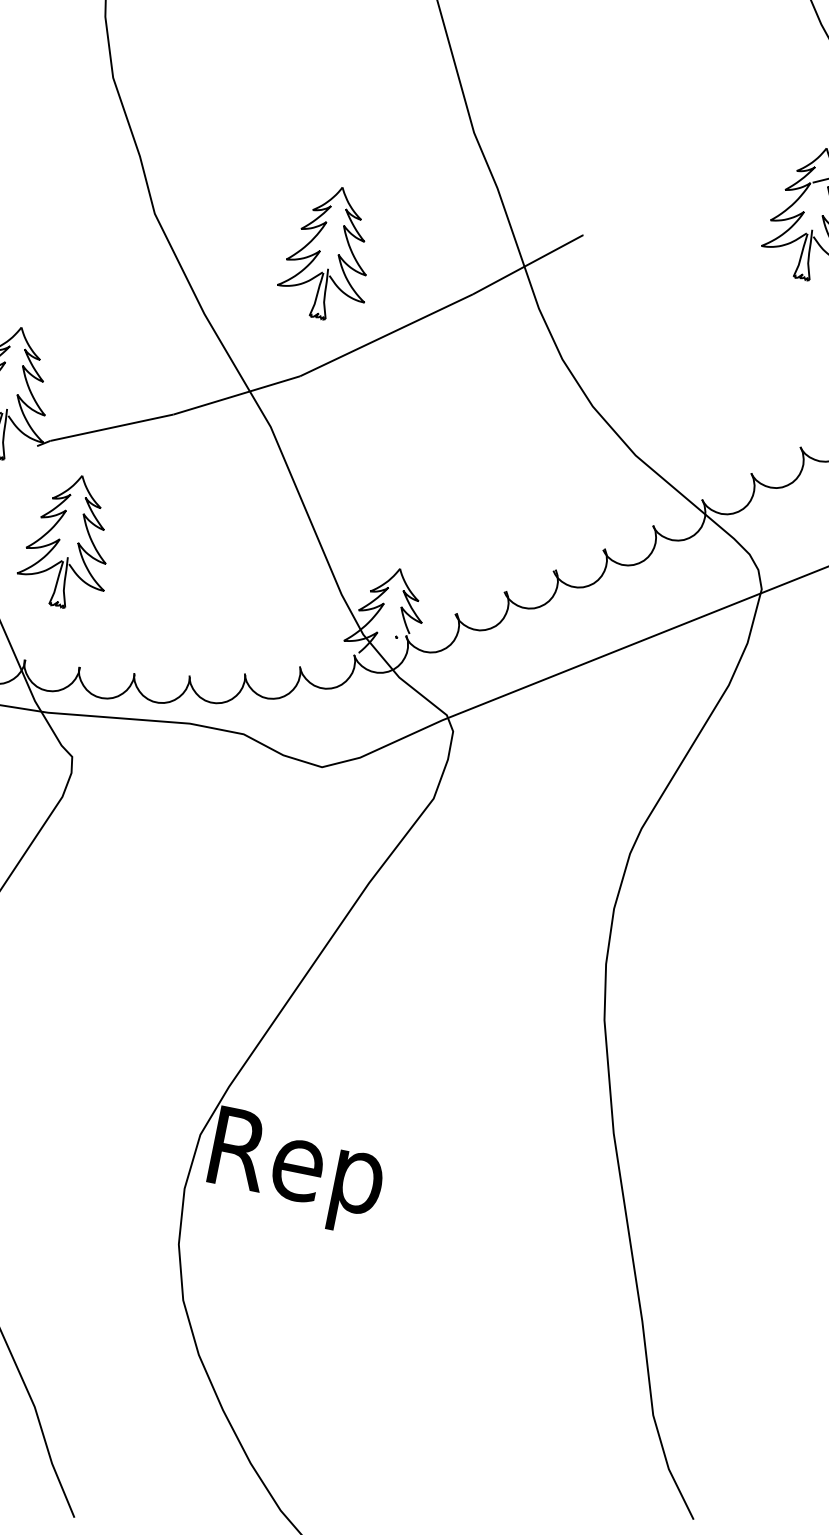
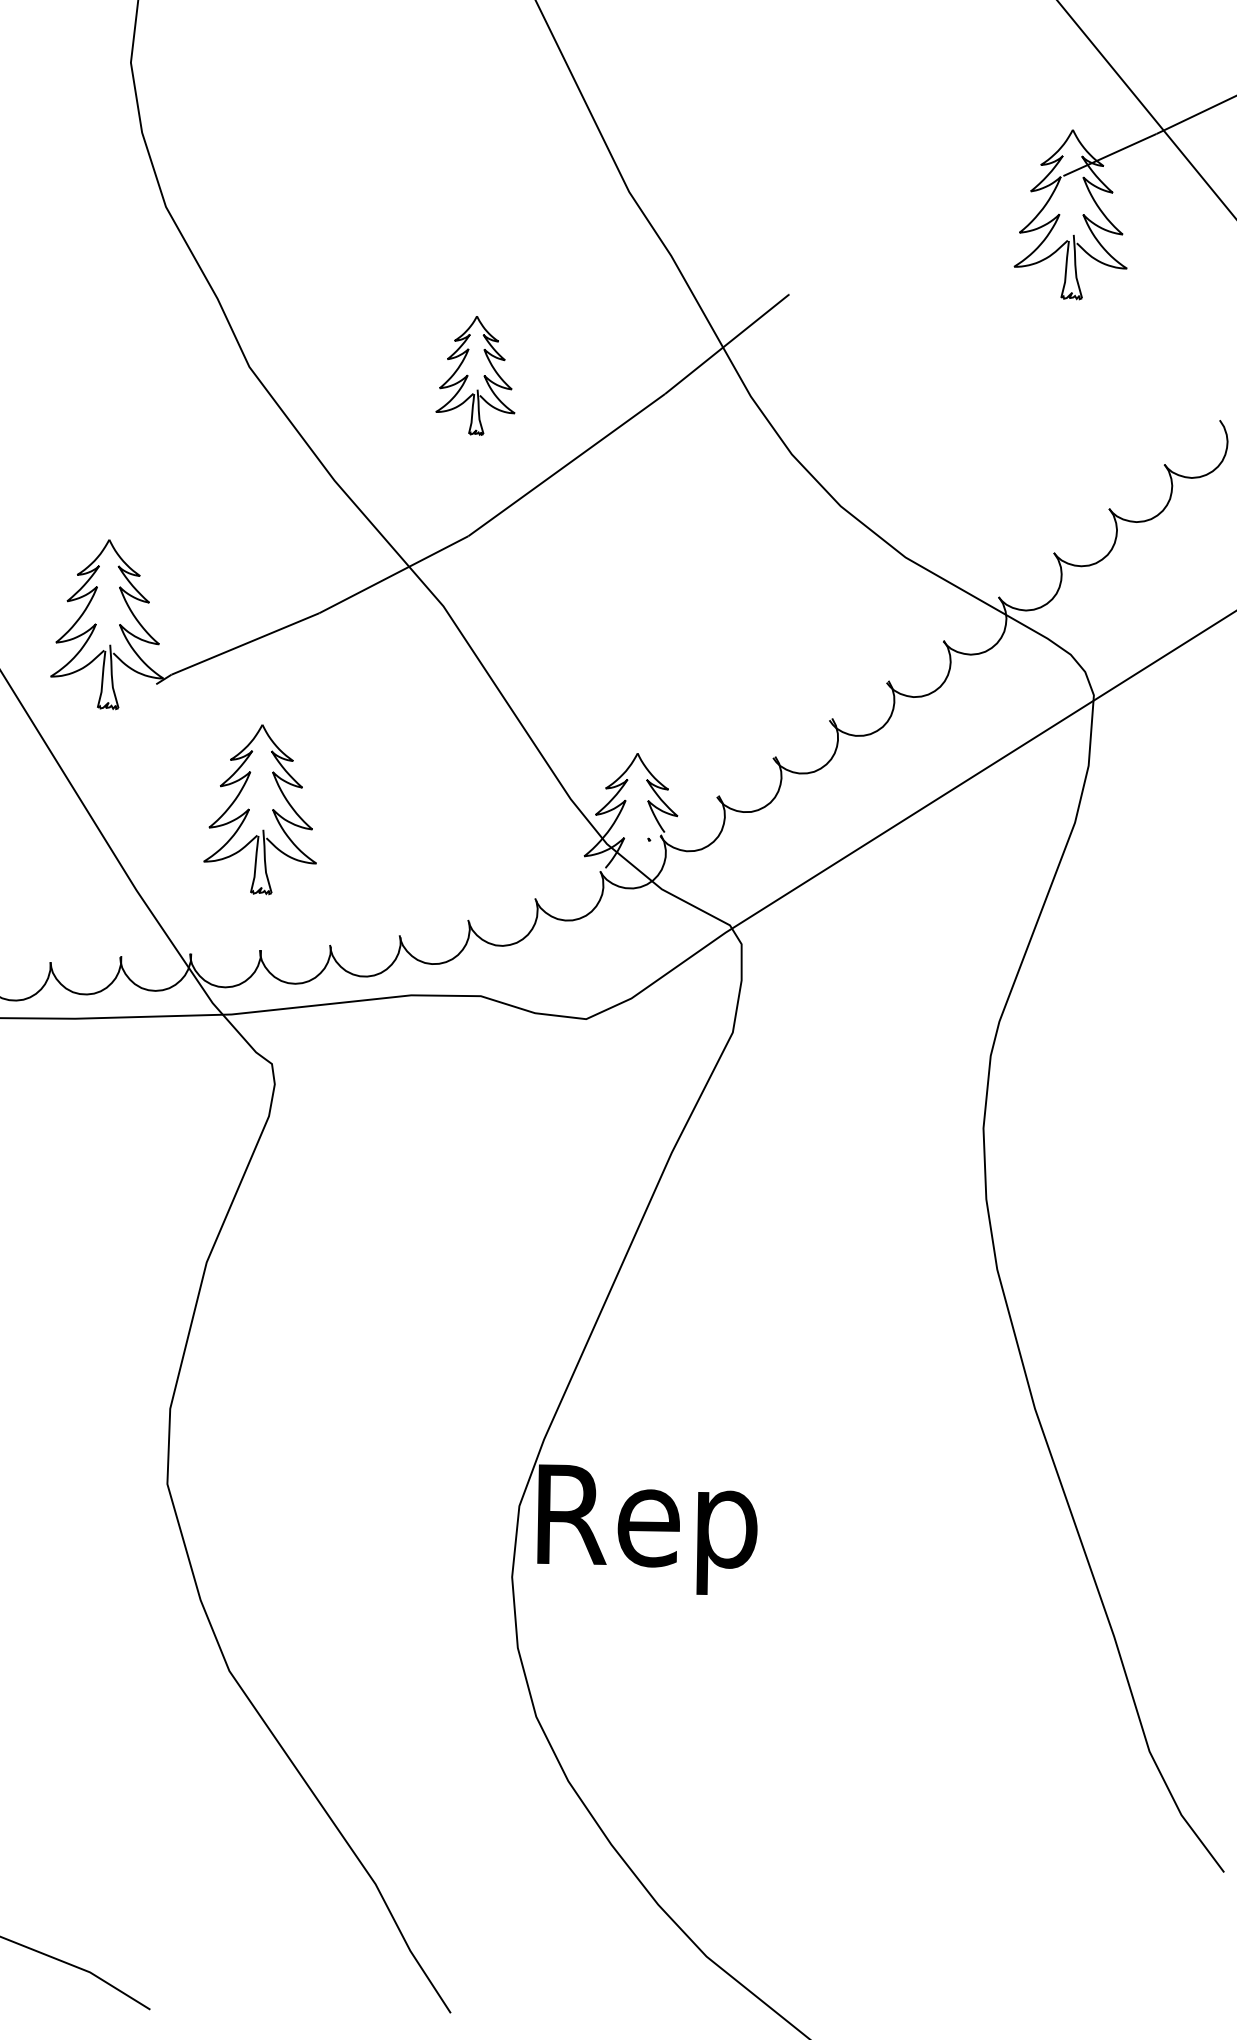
part: (328, 252) -> (475, 375), size x0.7
part: (60, 539) -> (249, 809), moved

